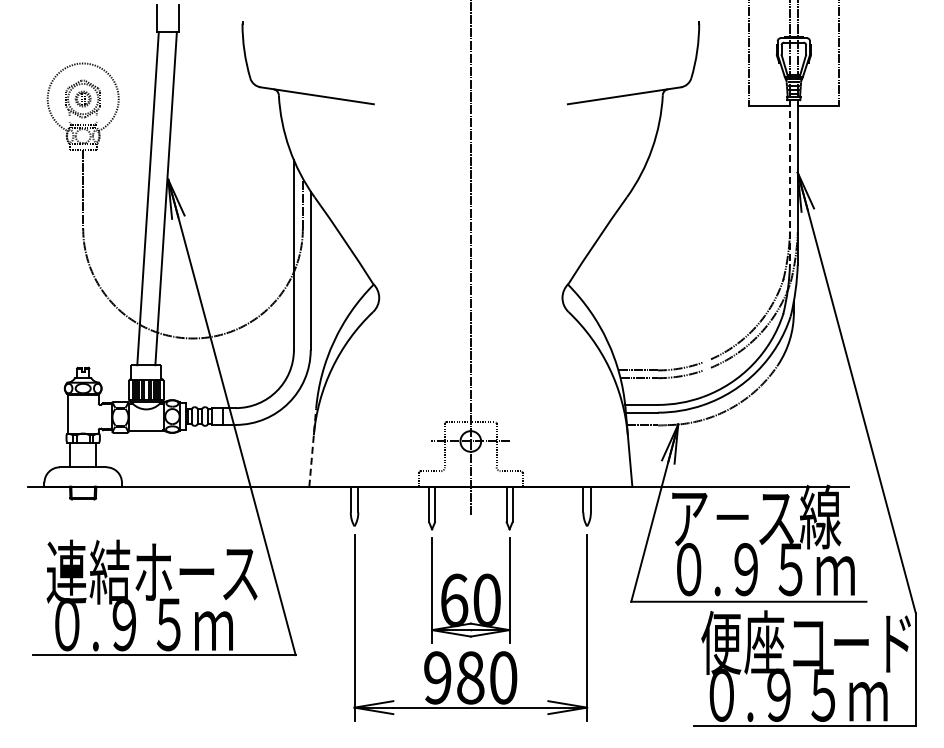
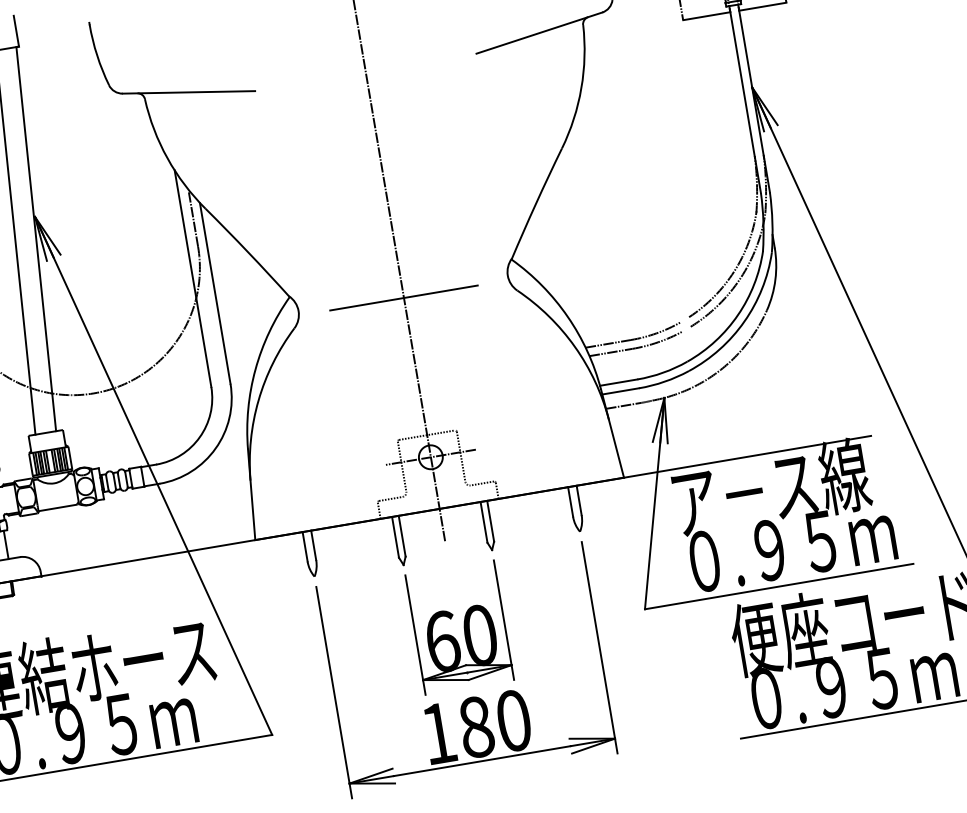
line: (790, 182) -> (745, 99), dashed -> solid
line: (470, 301) -> (403, 297), added
line: (312, 447) -> (251, 494), dashed -> solid
text: (437, 677) -> (438, 733), 980 -> 180

